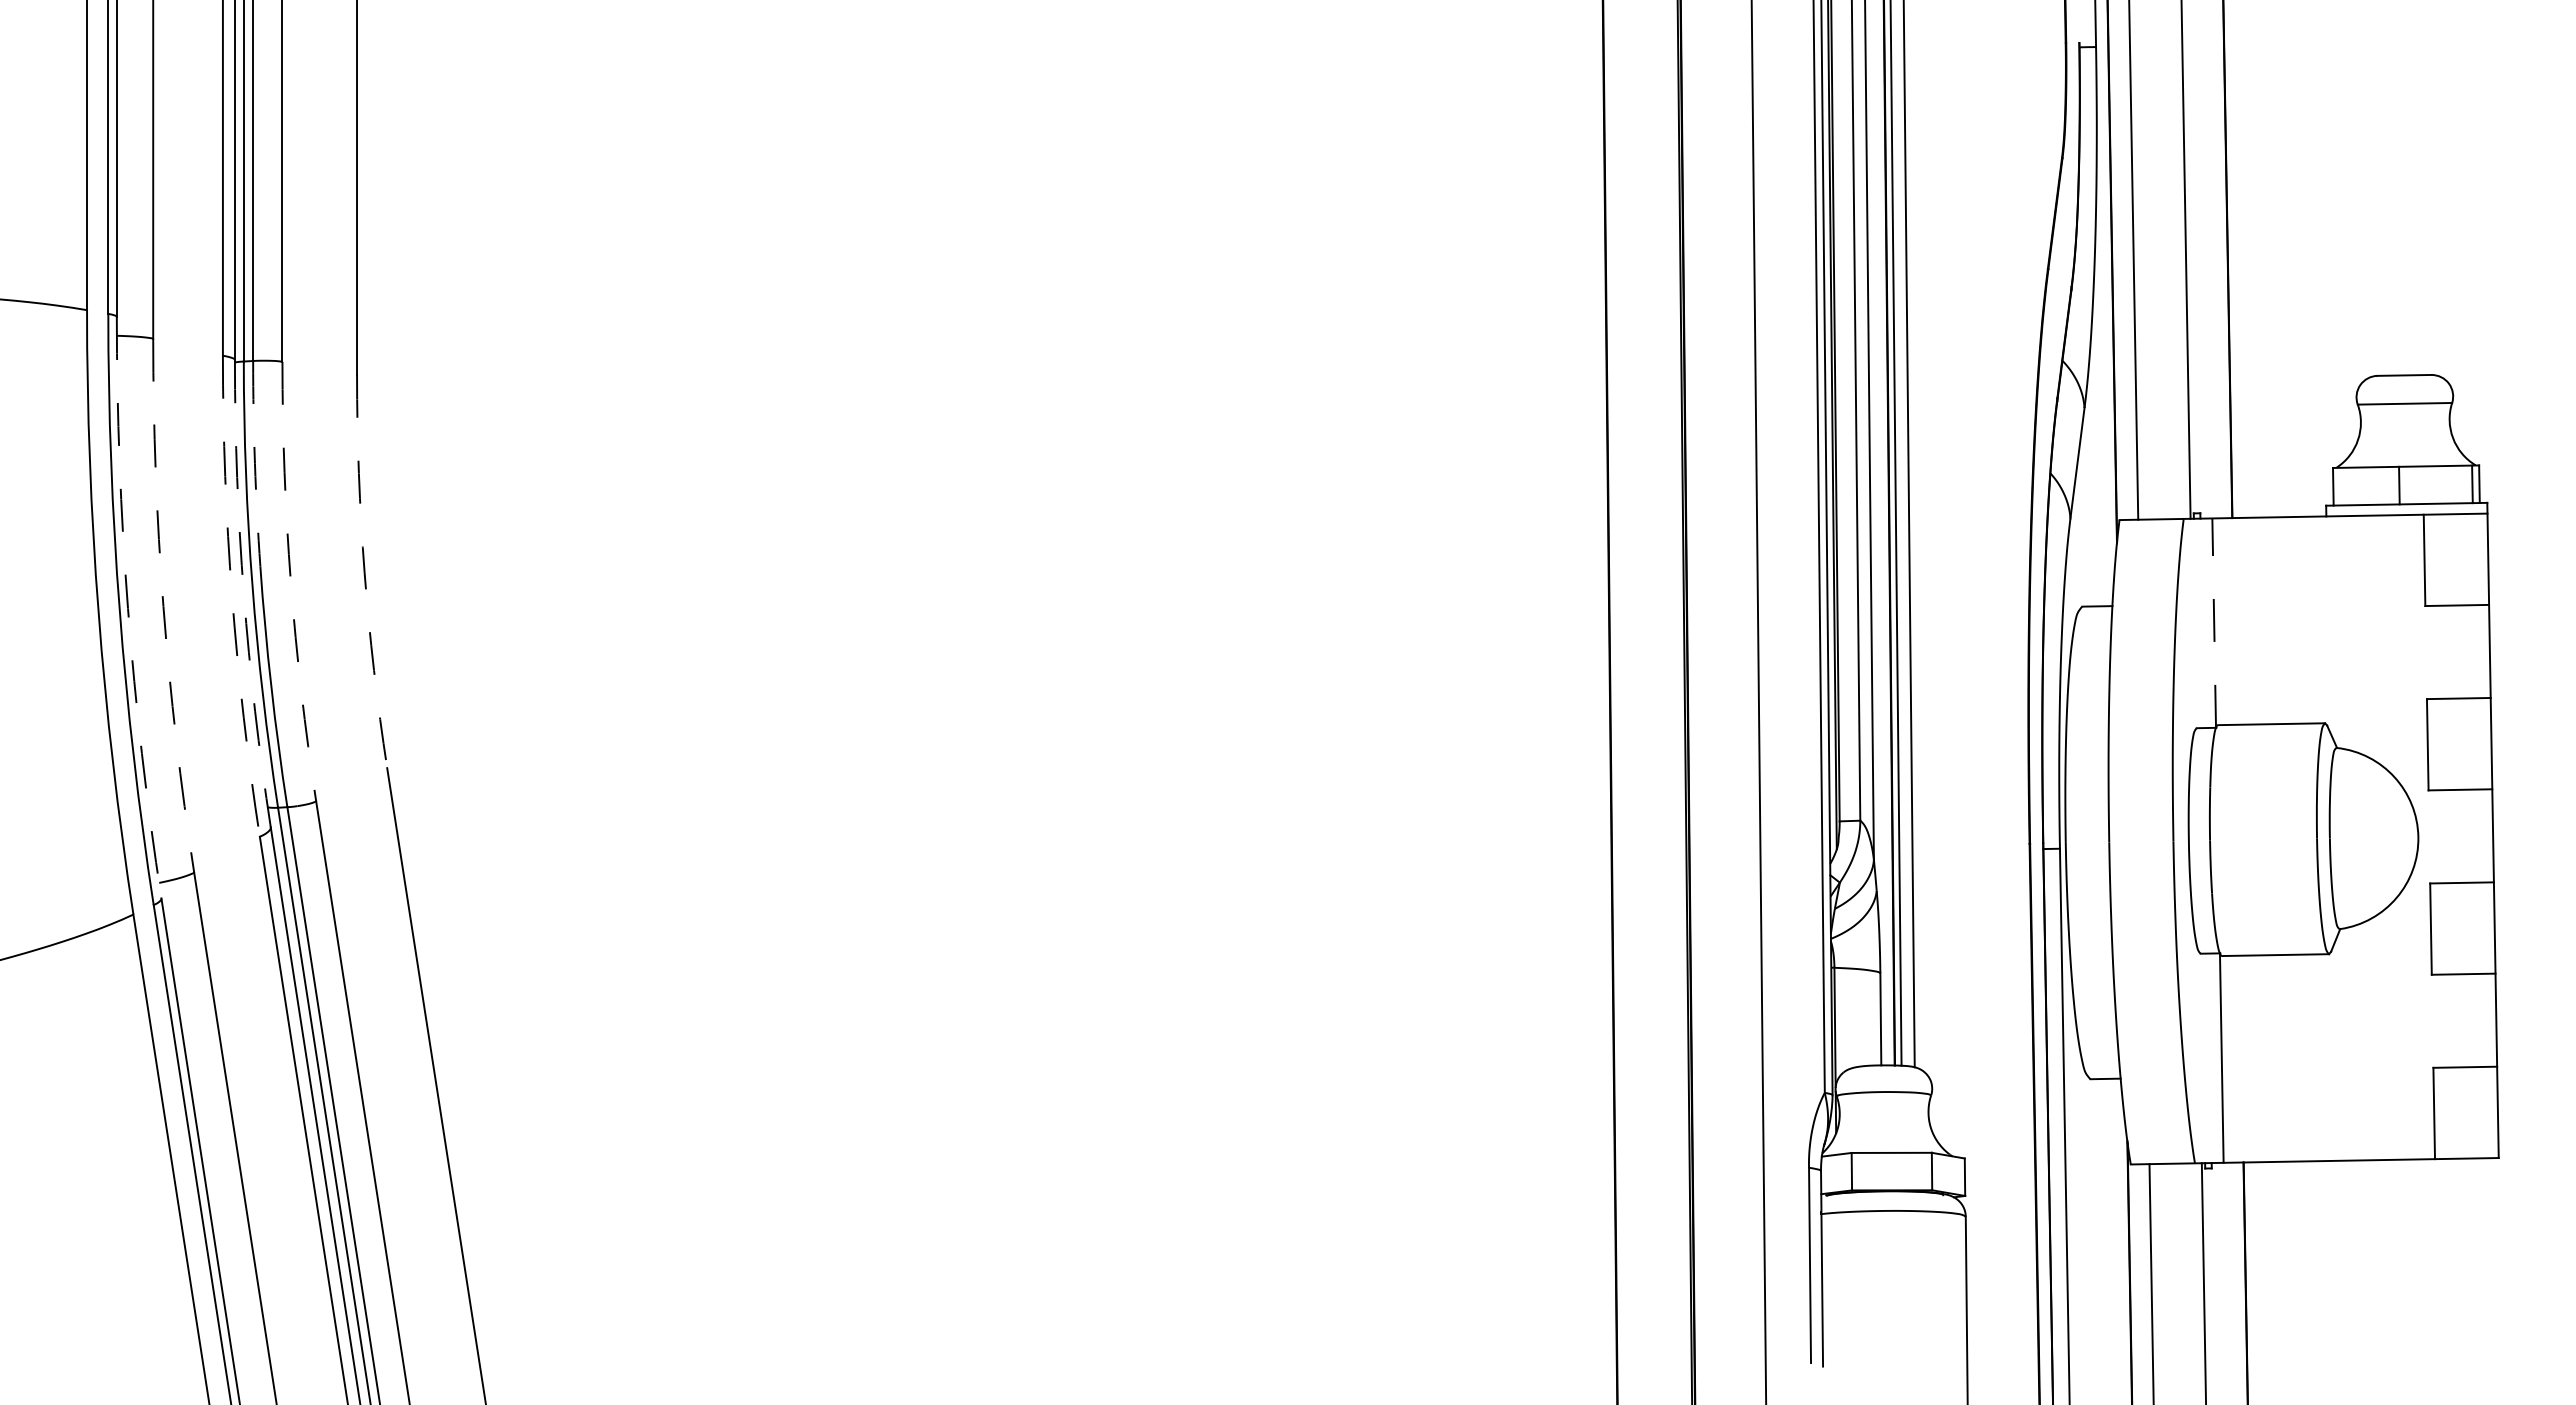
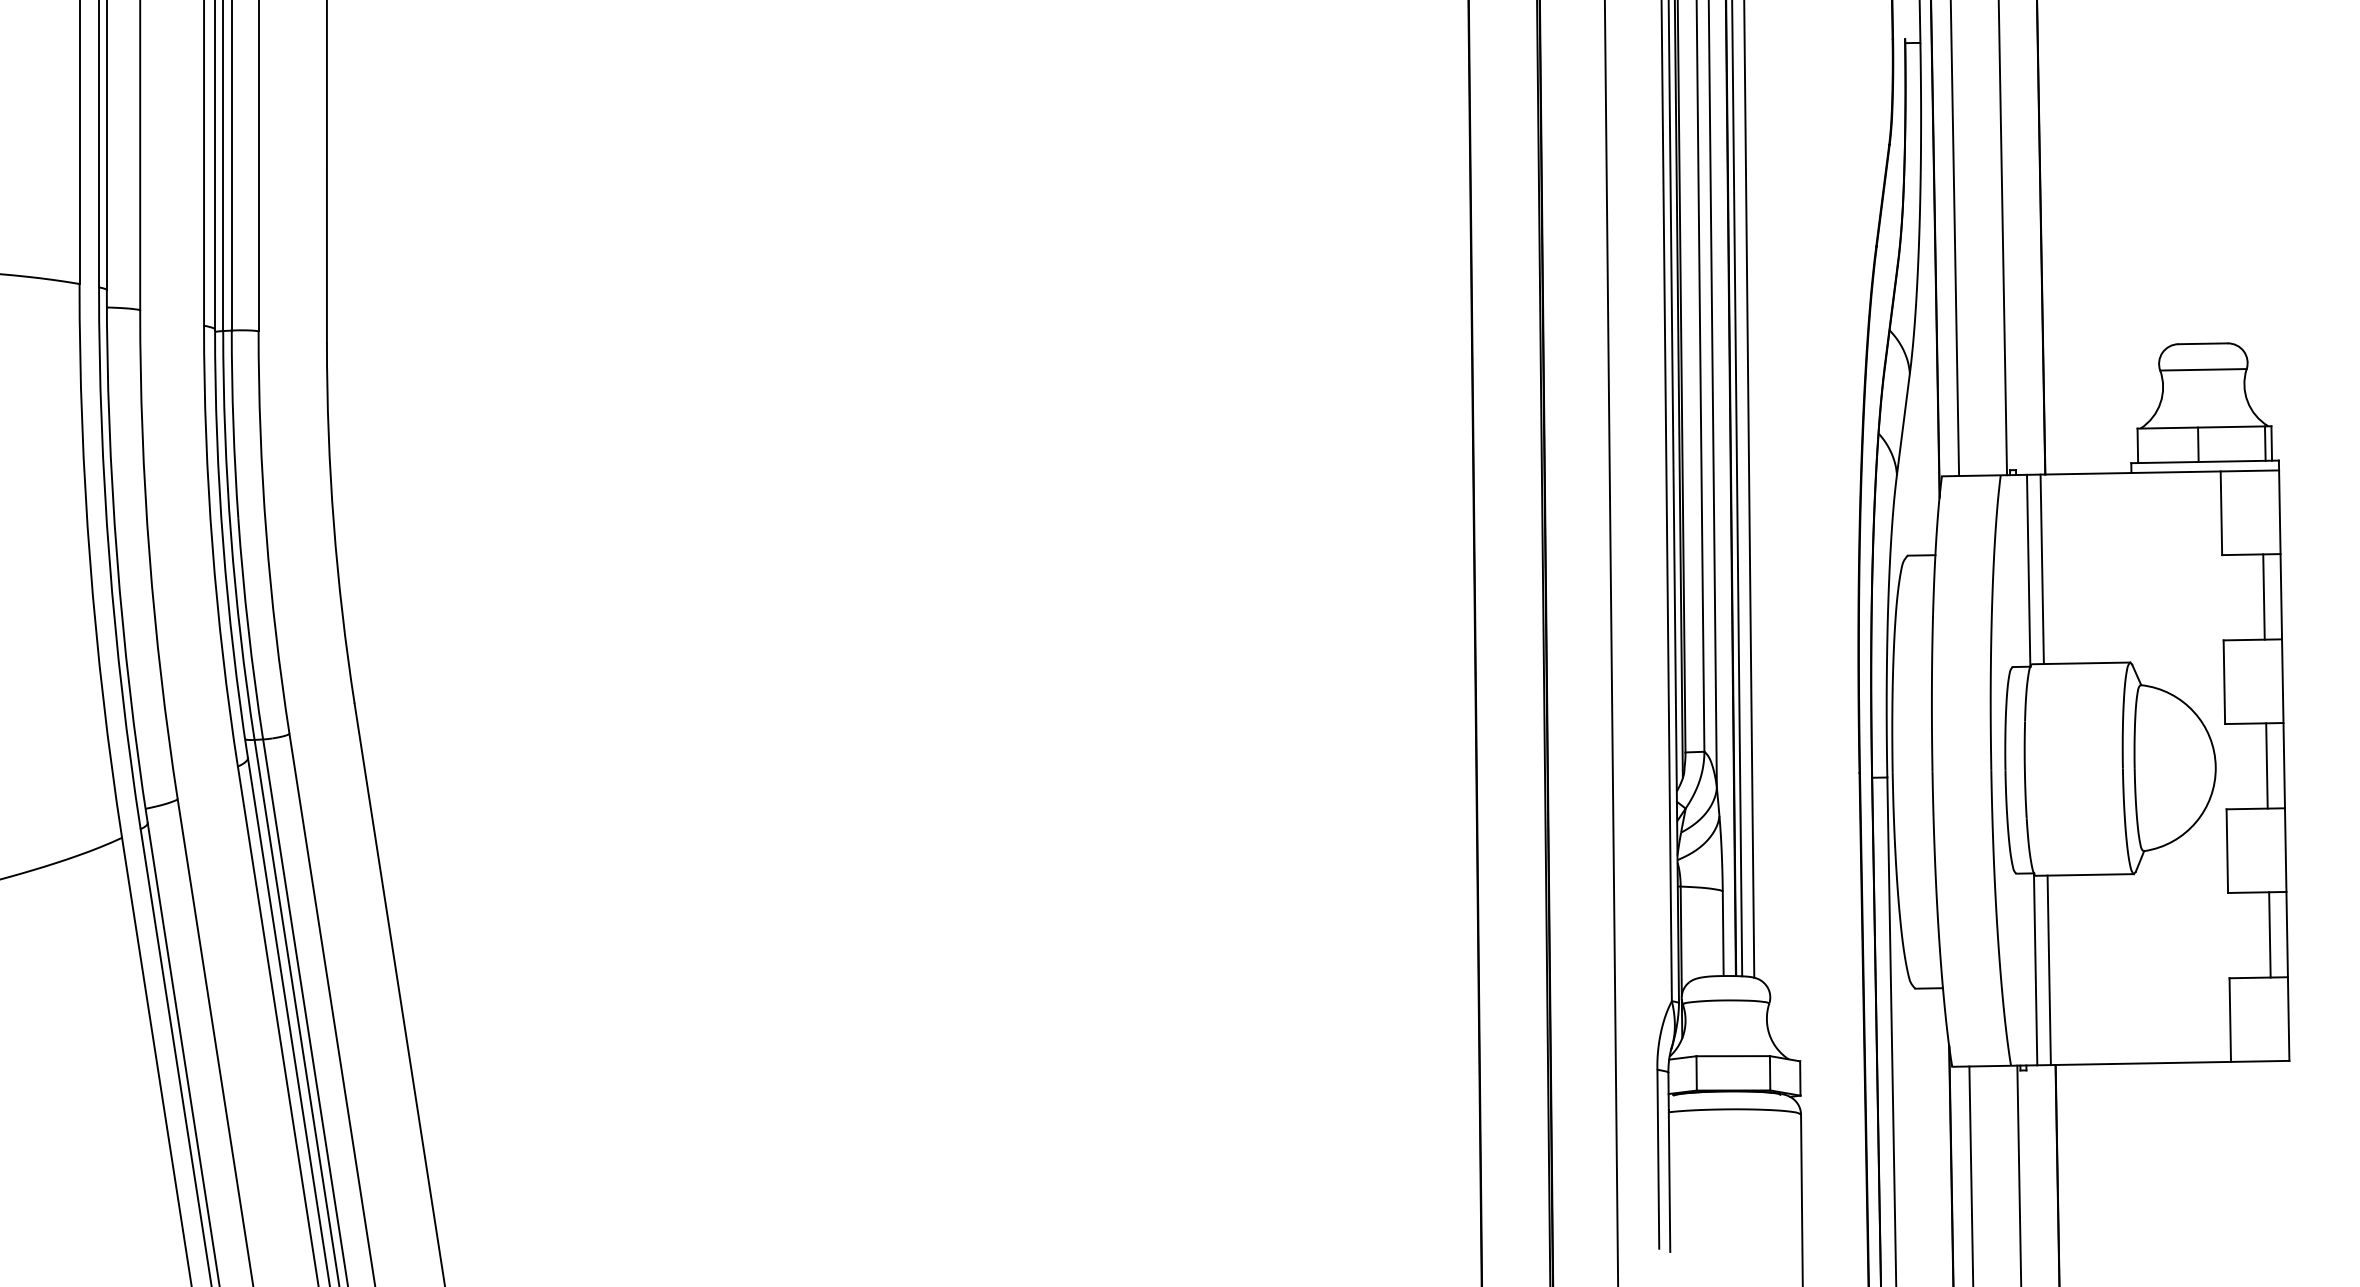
arc: (254, 463) -> (233, 424), dashed -> solid
arc: (364, 572) -> (333, 524), dashed -> solid
arc: (290, 582) -> (265, 533), dashed -> solid
arc: (243, 594) -> (222, 544), dashed -> solid
arc: (232, 596) -> (212, 546), dashed -> solid
arc: (163, 606) -> (149, 555), dashed -> solid
arc: (128, 608) -> (117, 557), dashed -> solid
line: (2228, 621) -> (2041, 569), added
line: (2214, 623) -> (2028, 571), dashed -> solid
line: (2470, 651) -> (2263, 596), added
line: (2474, 835) -> (2267, 765), added
line: (2477, 1020) -> (2269, 934), added
line: (2236, 1058) -> (2049, 969), added

